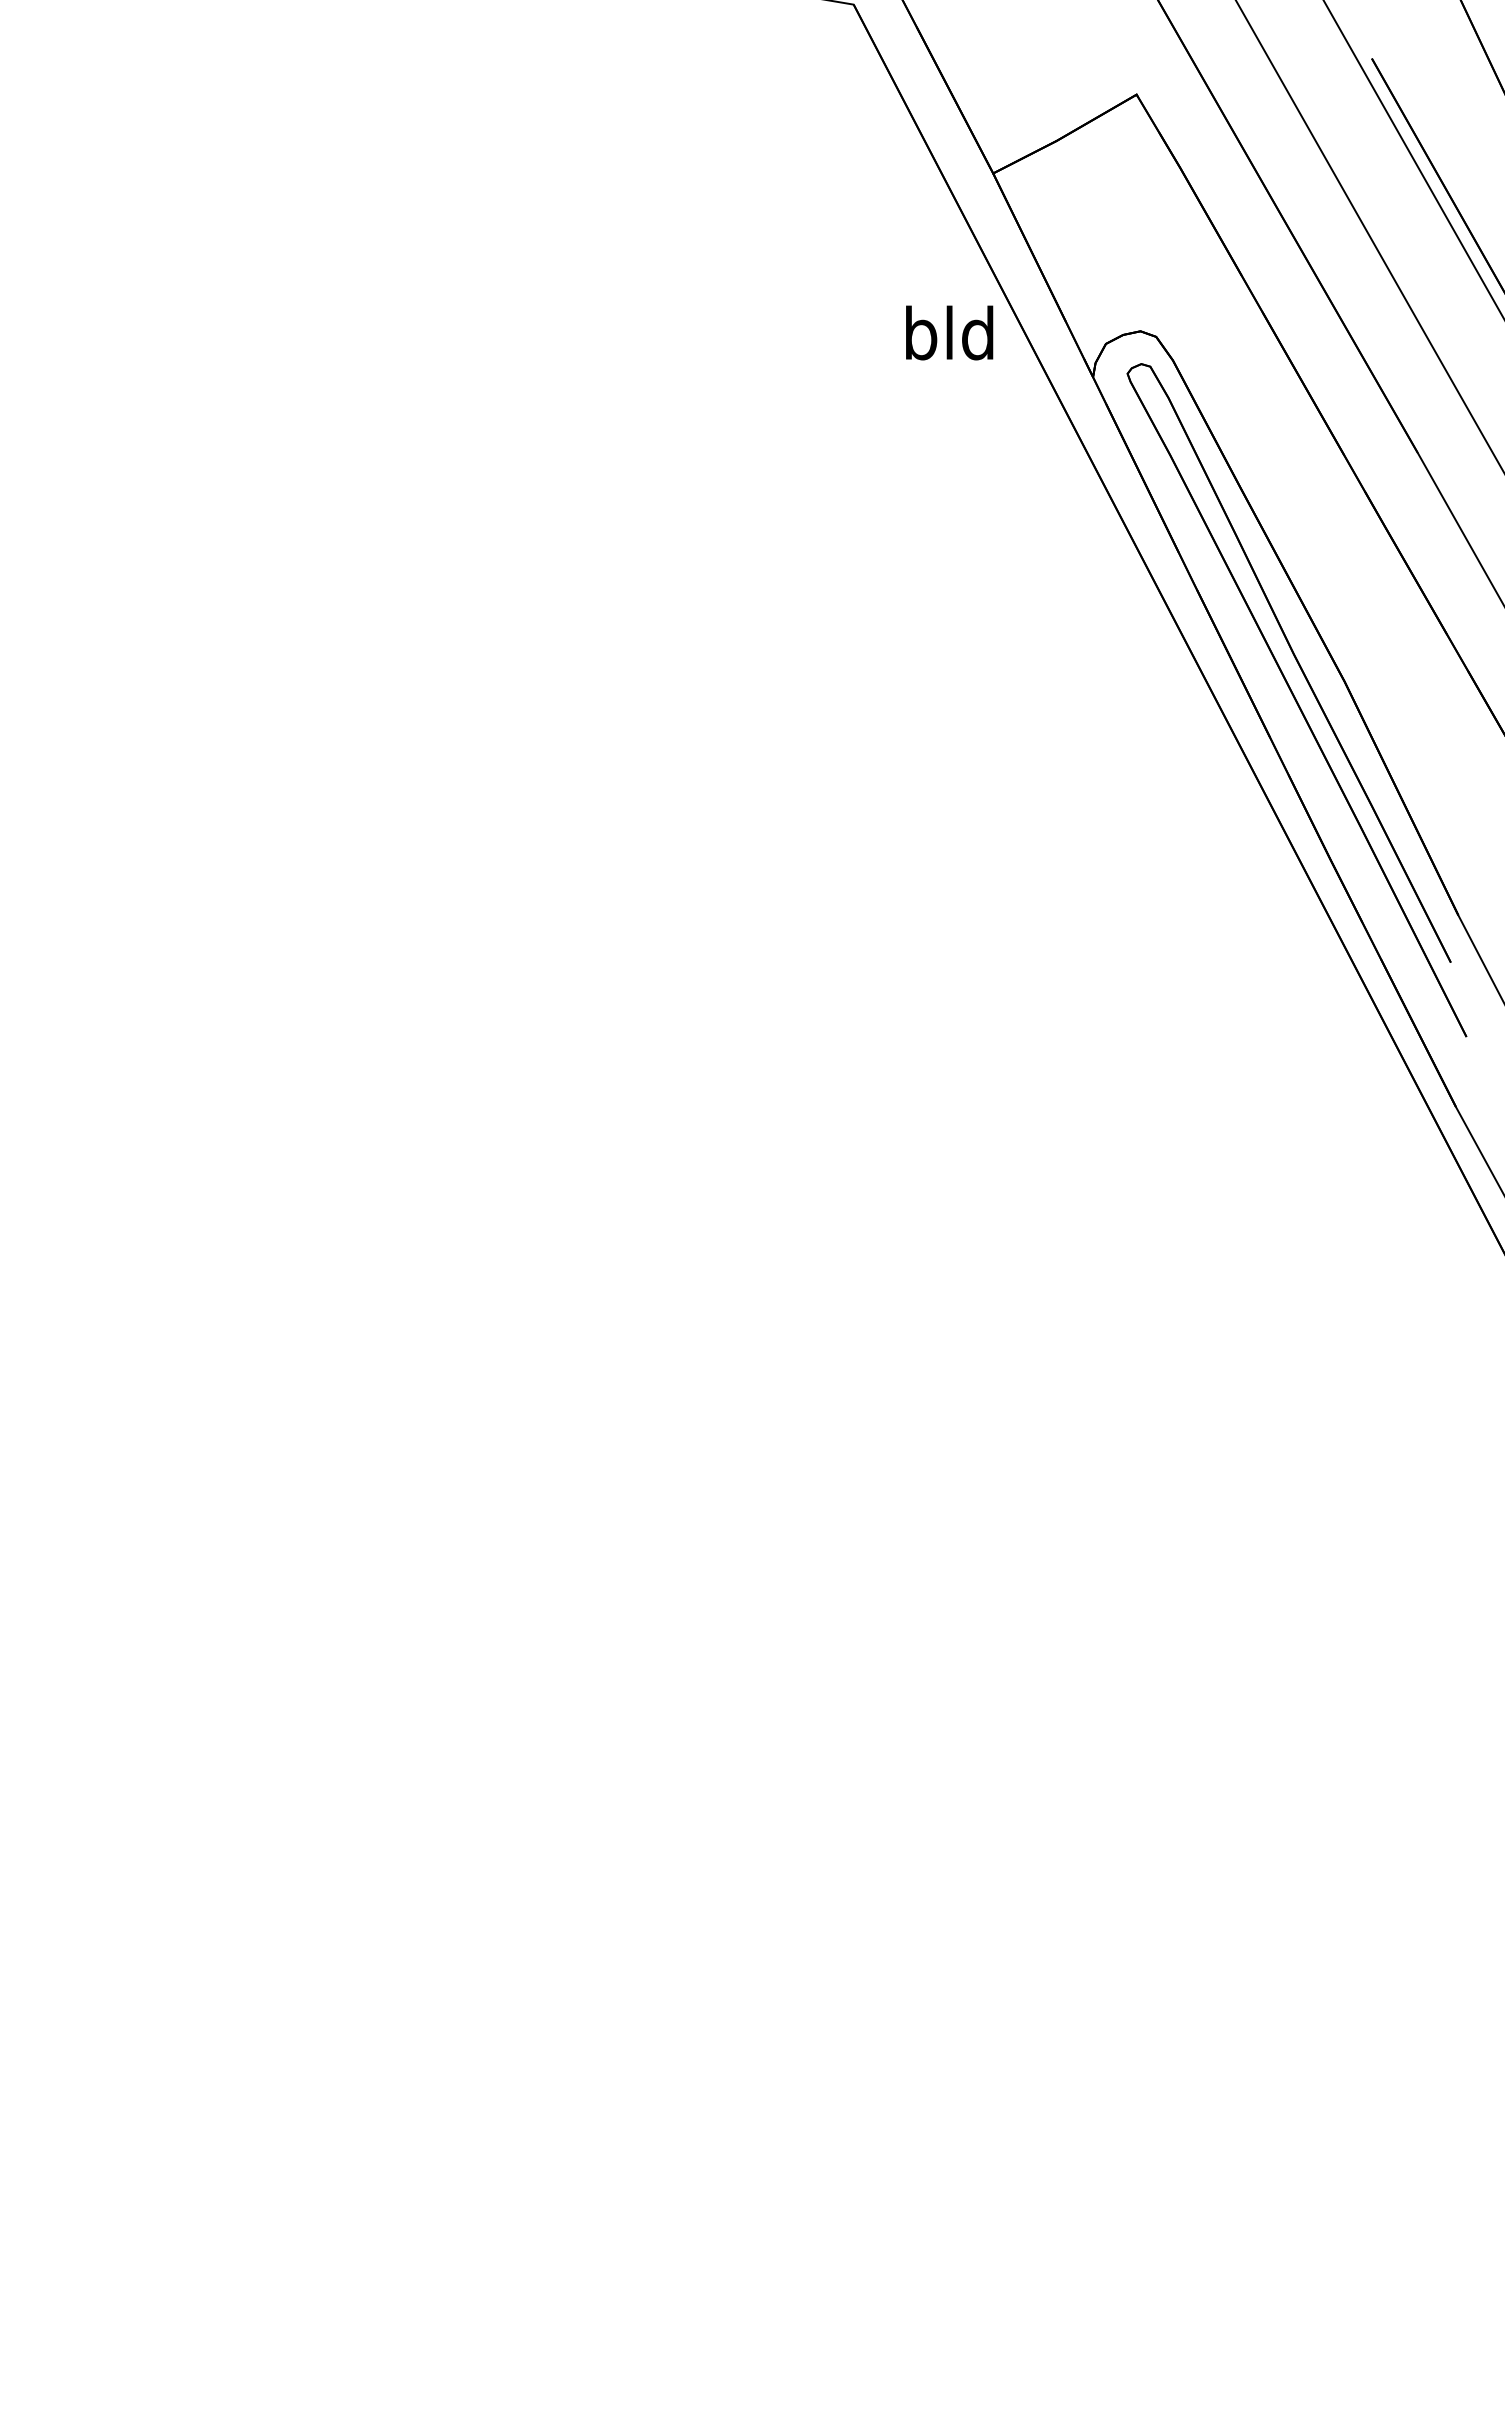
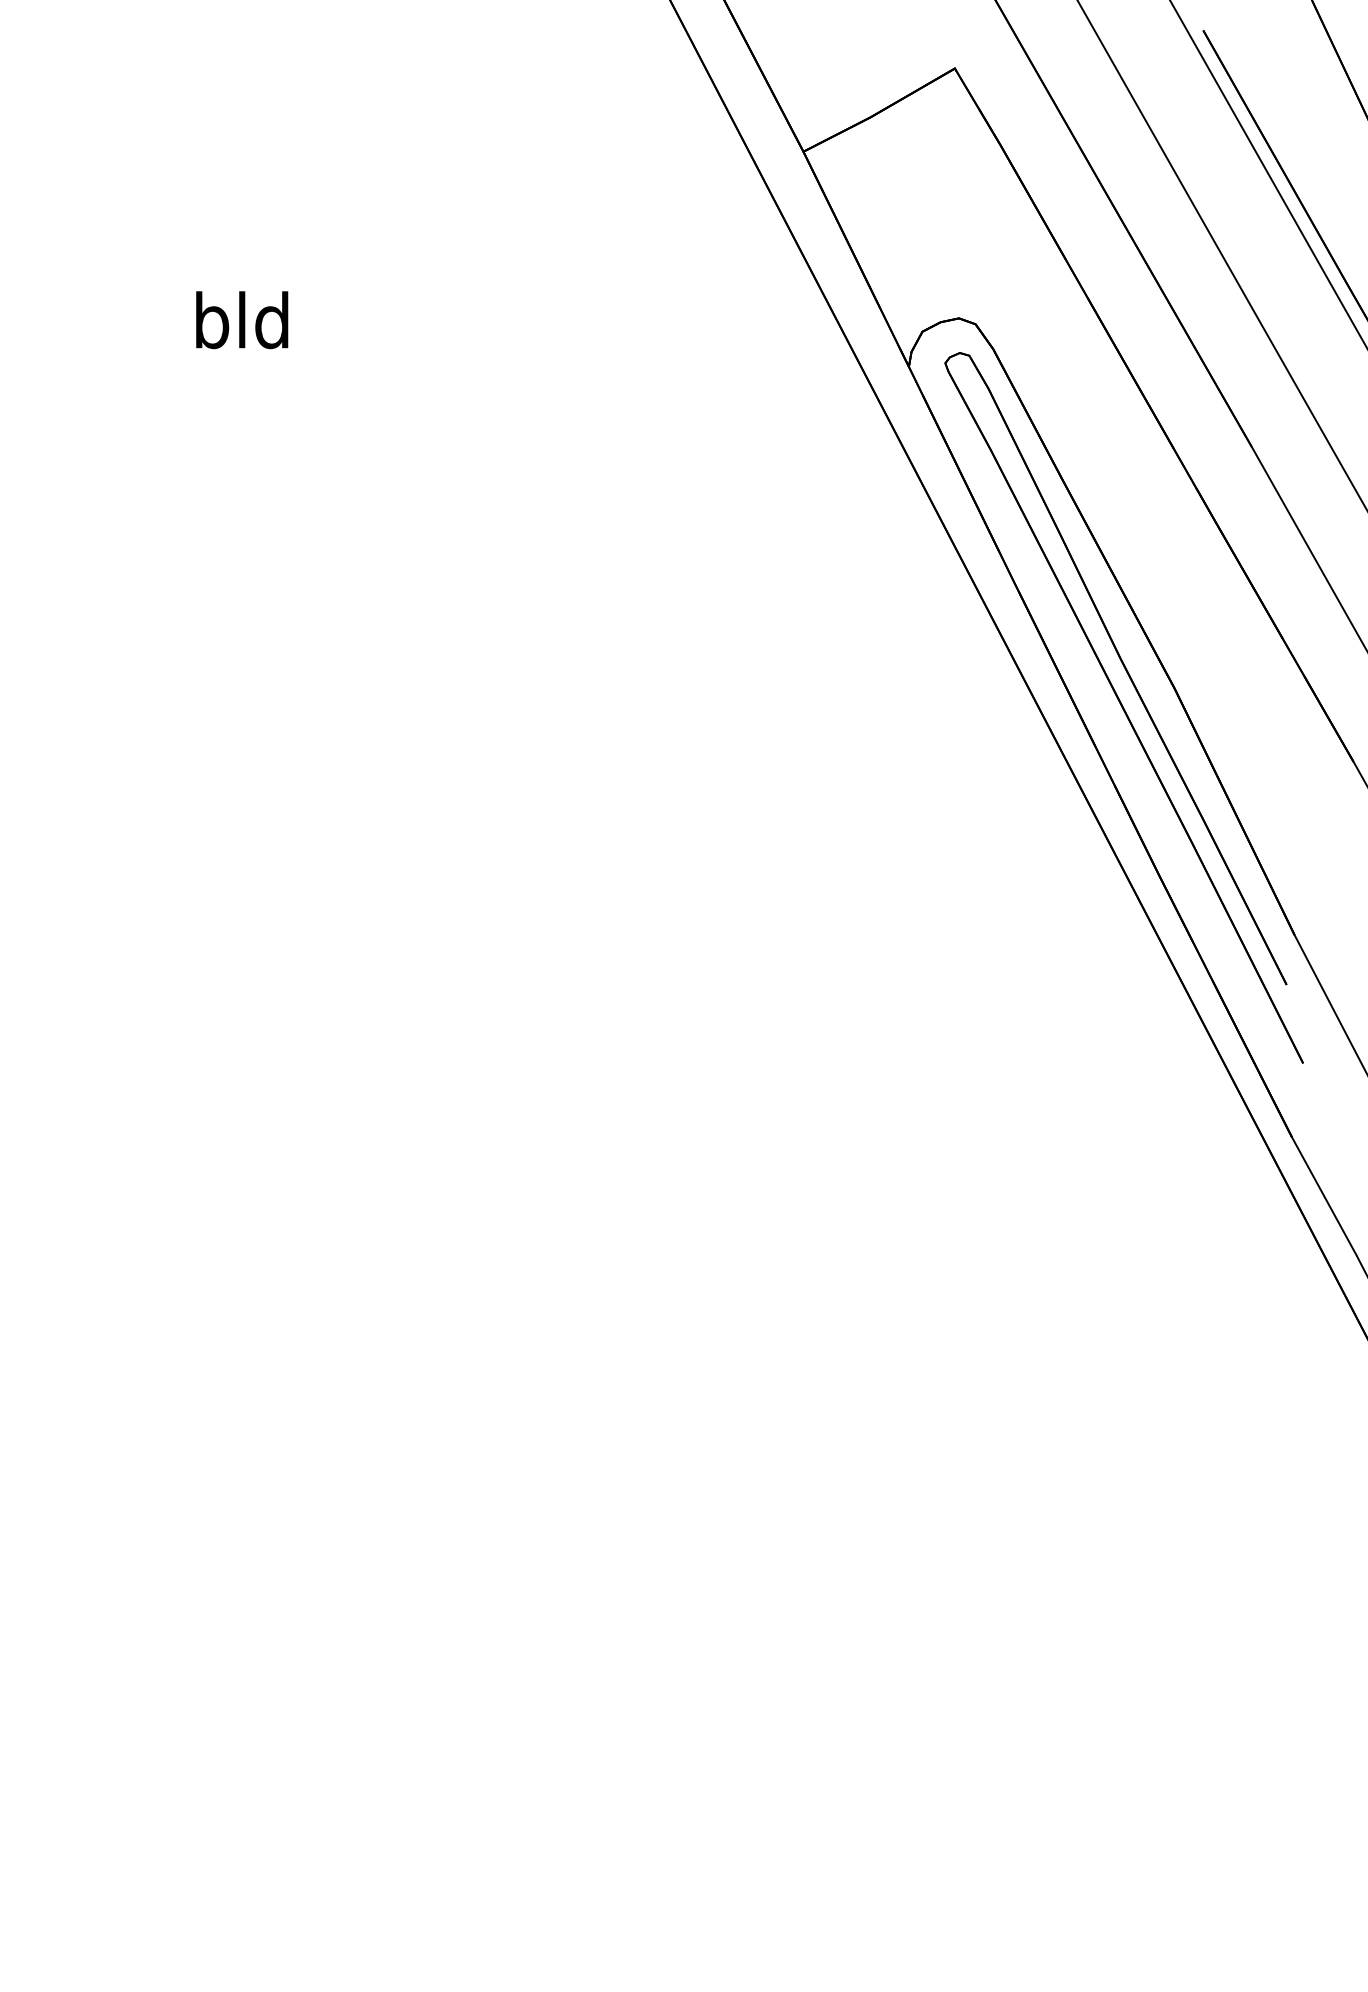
text: (949, 332) -> (242, 319), moved

